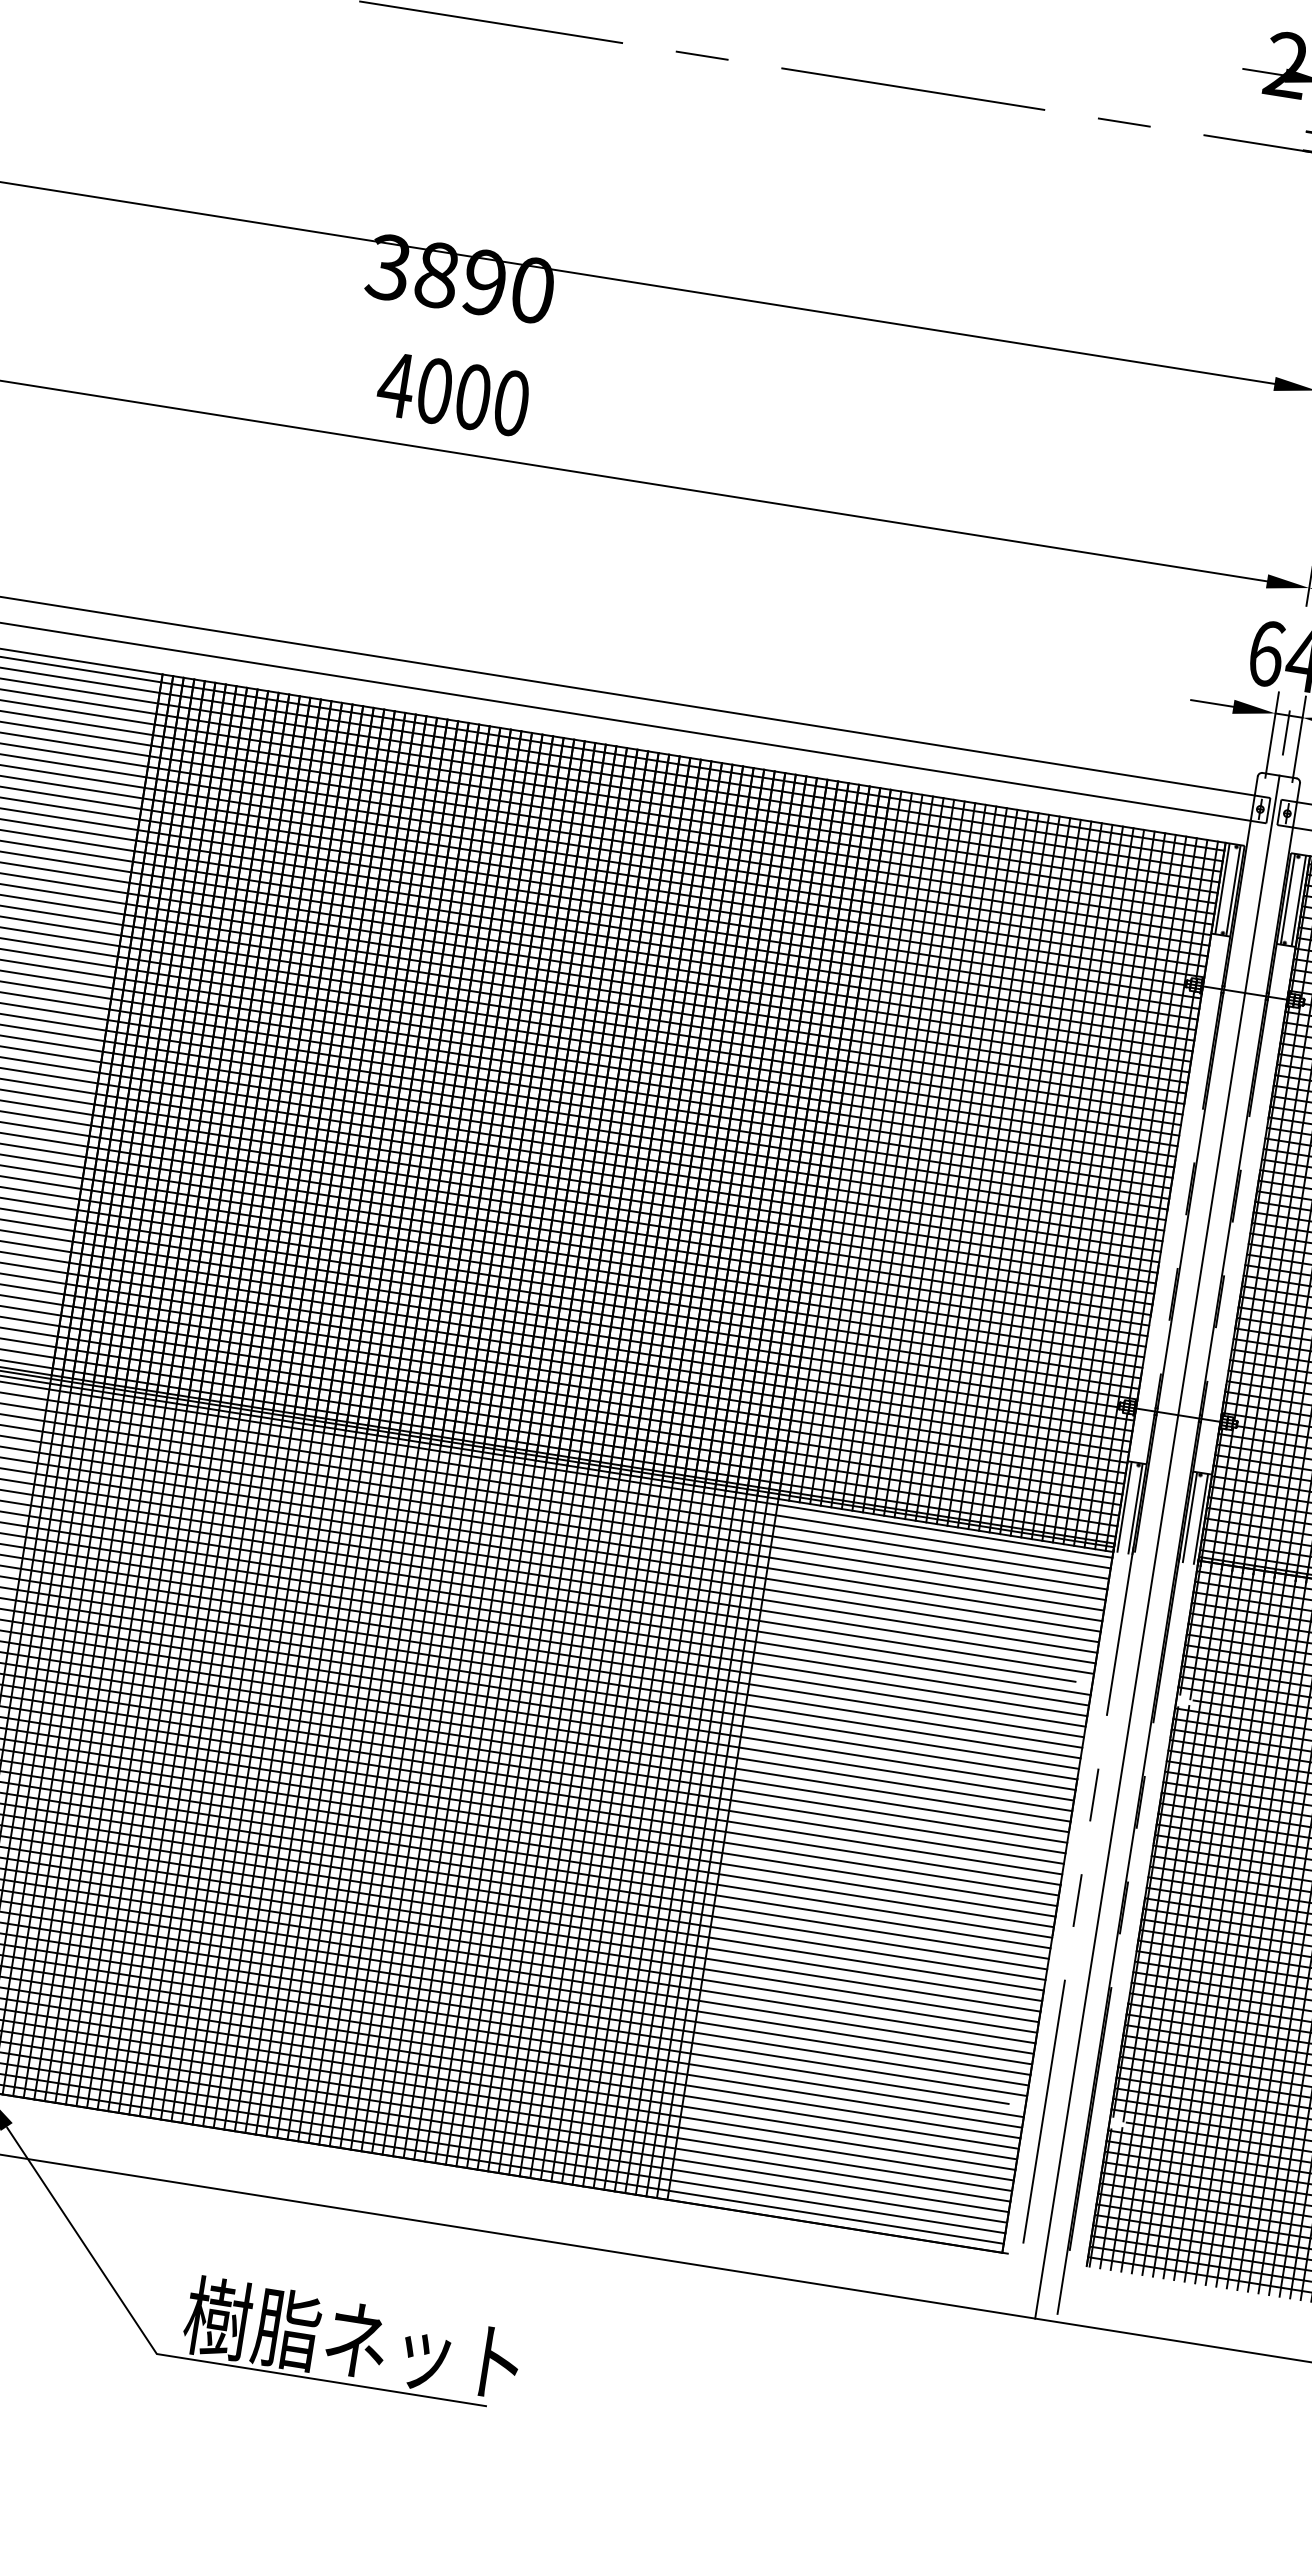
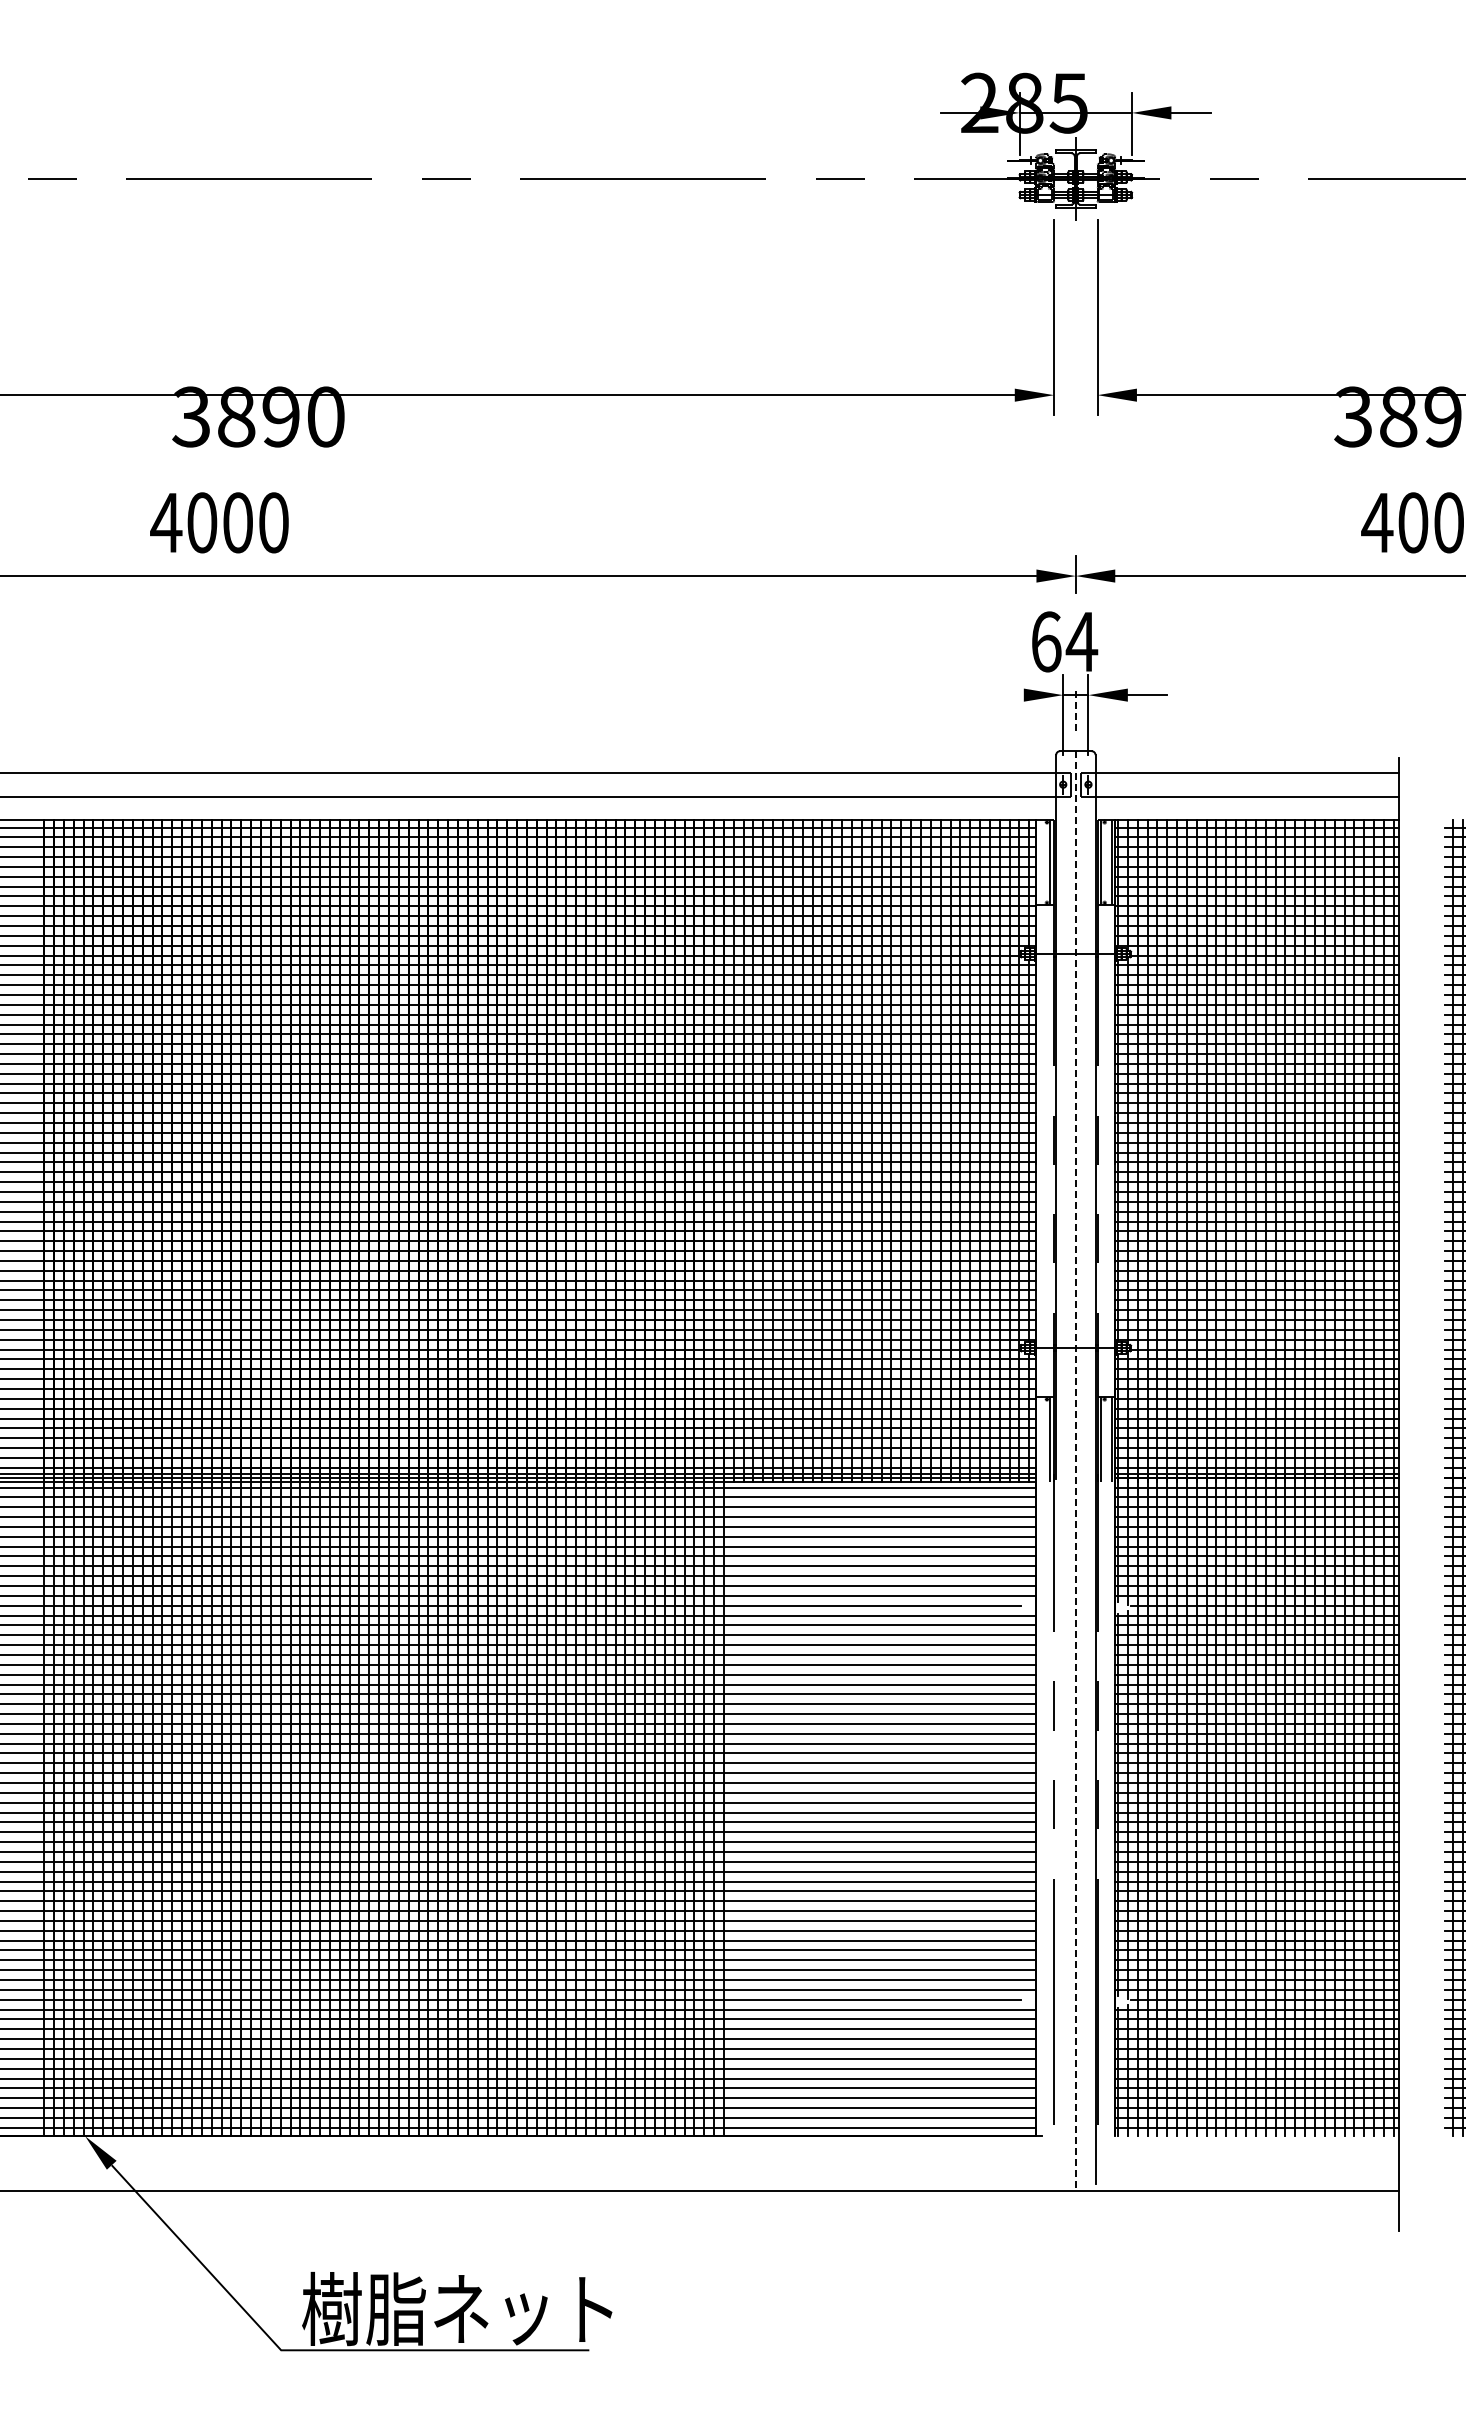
text: (453, 393) -> (219, 522), moved
line: (1211, 703) -> (1003, 695), removed
line: (1286, 732) -> (1075, 710), solid -> dashed
line: (1222, 888) -> (1040, 862), removed
line: (1124, 1507) -> (1040, 1439), removed
line: (1156, 1547) -> (1075, 1471), solid -> dashed

